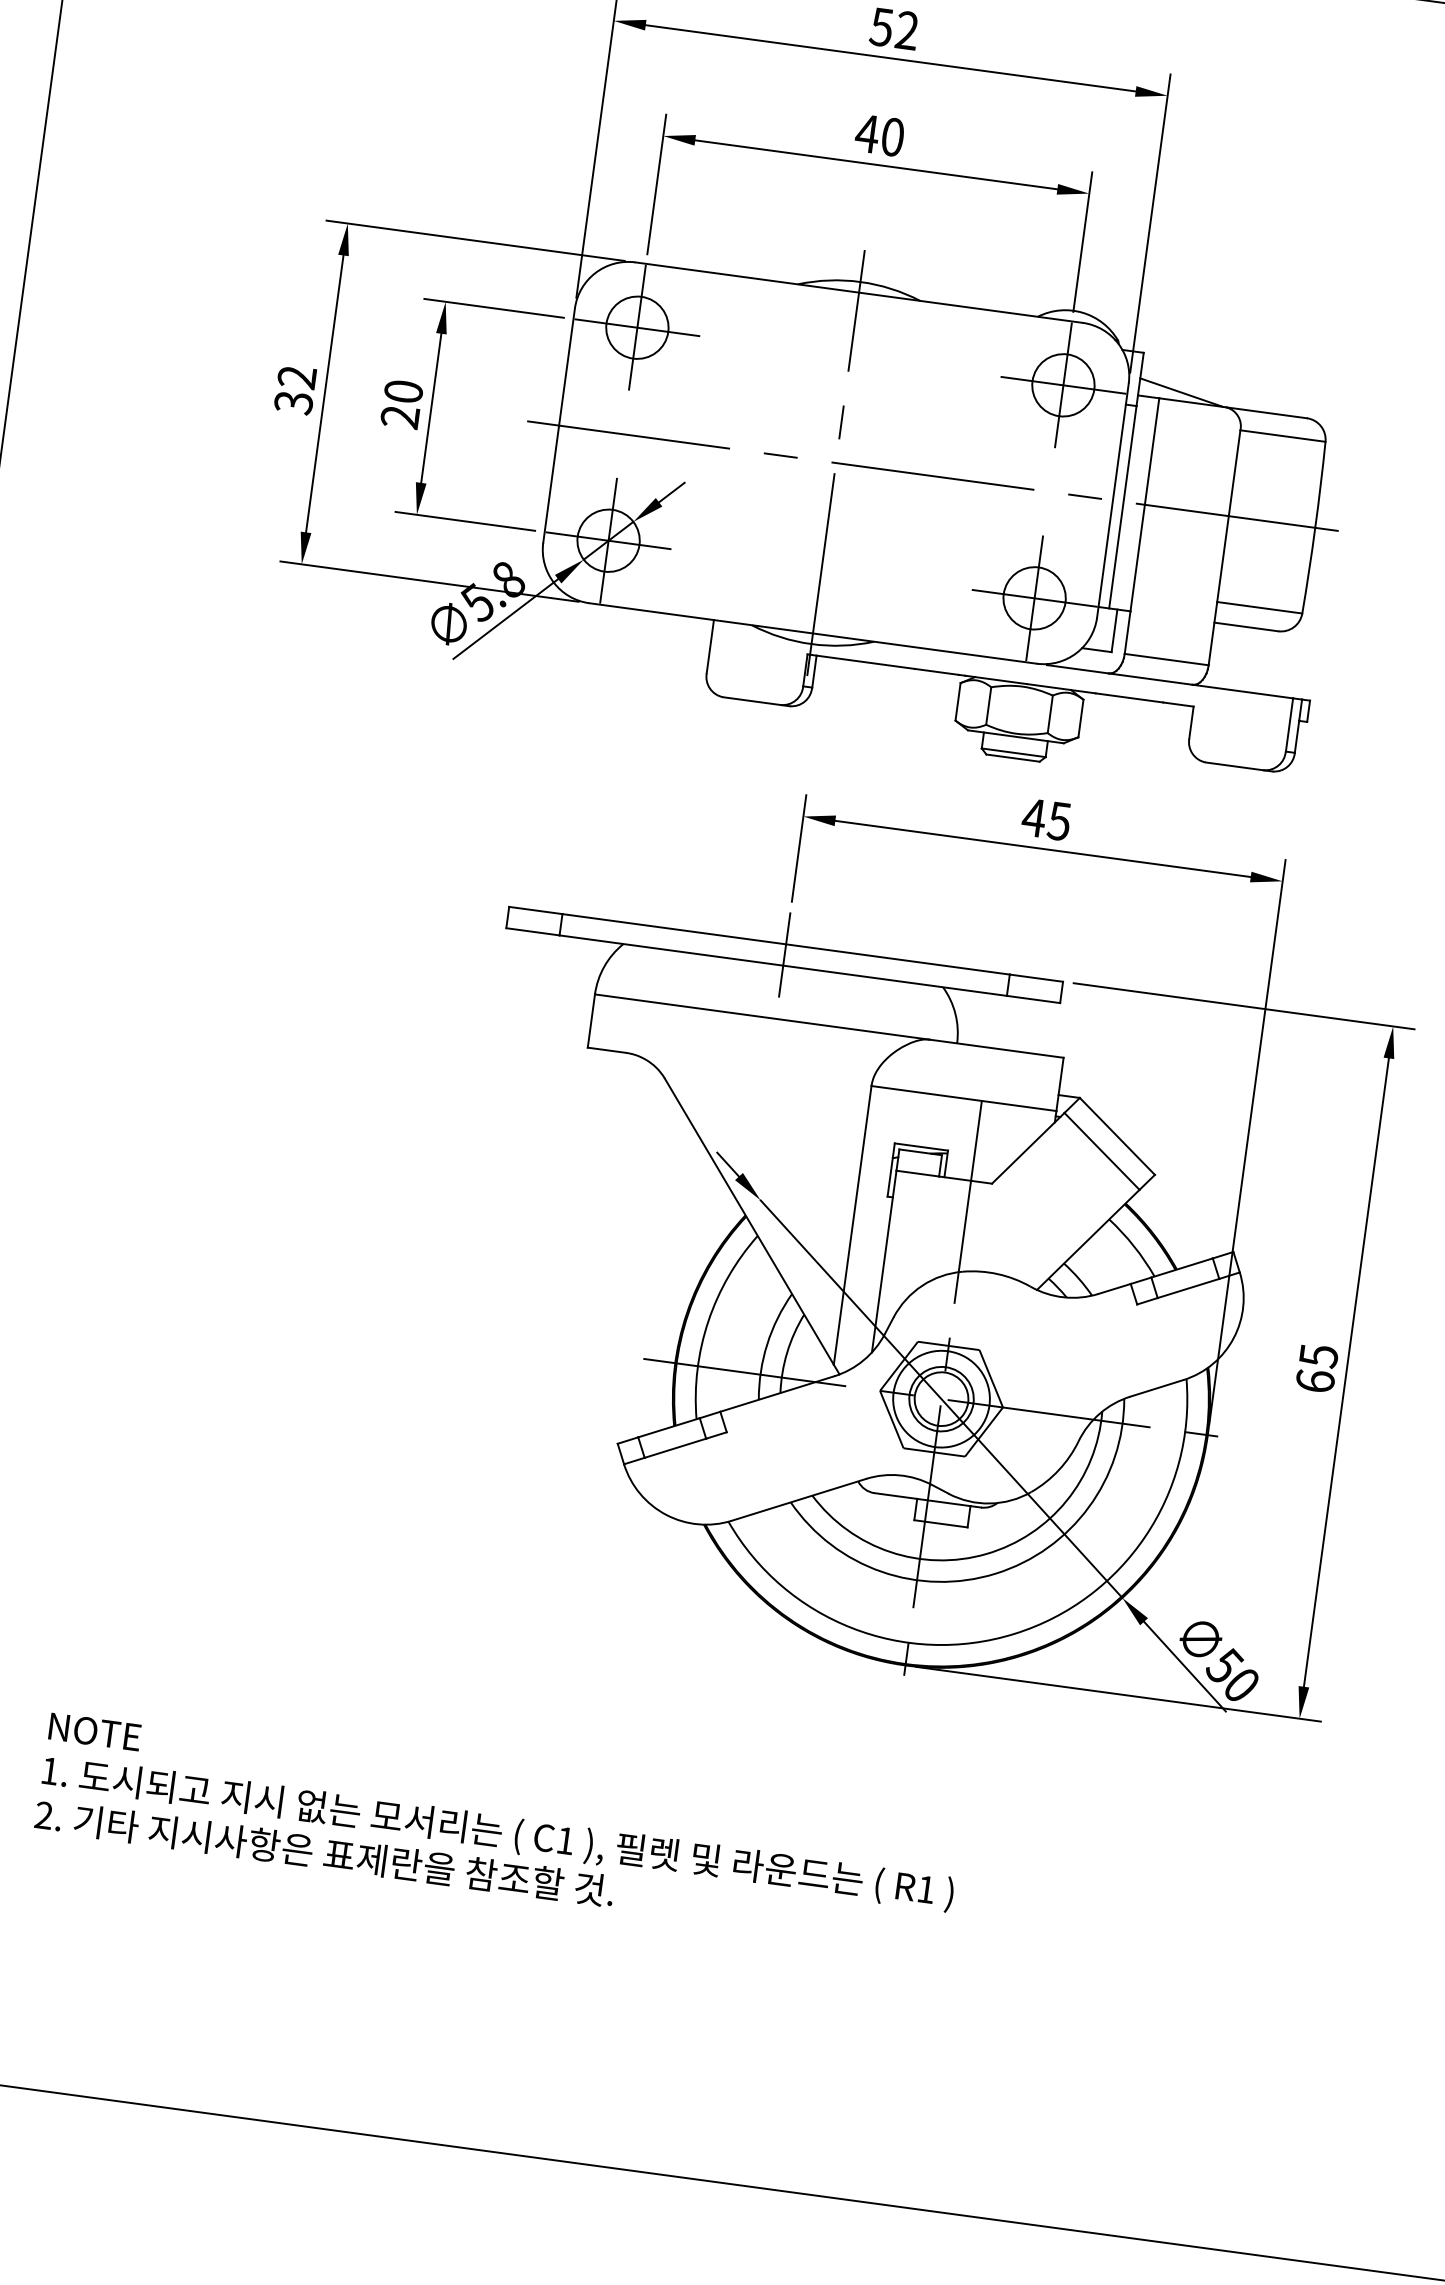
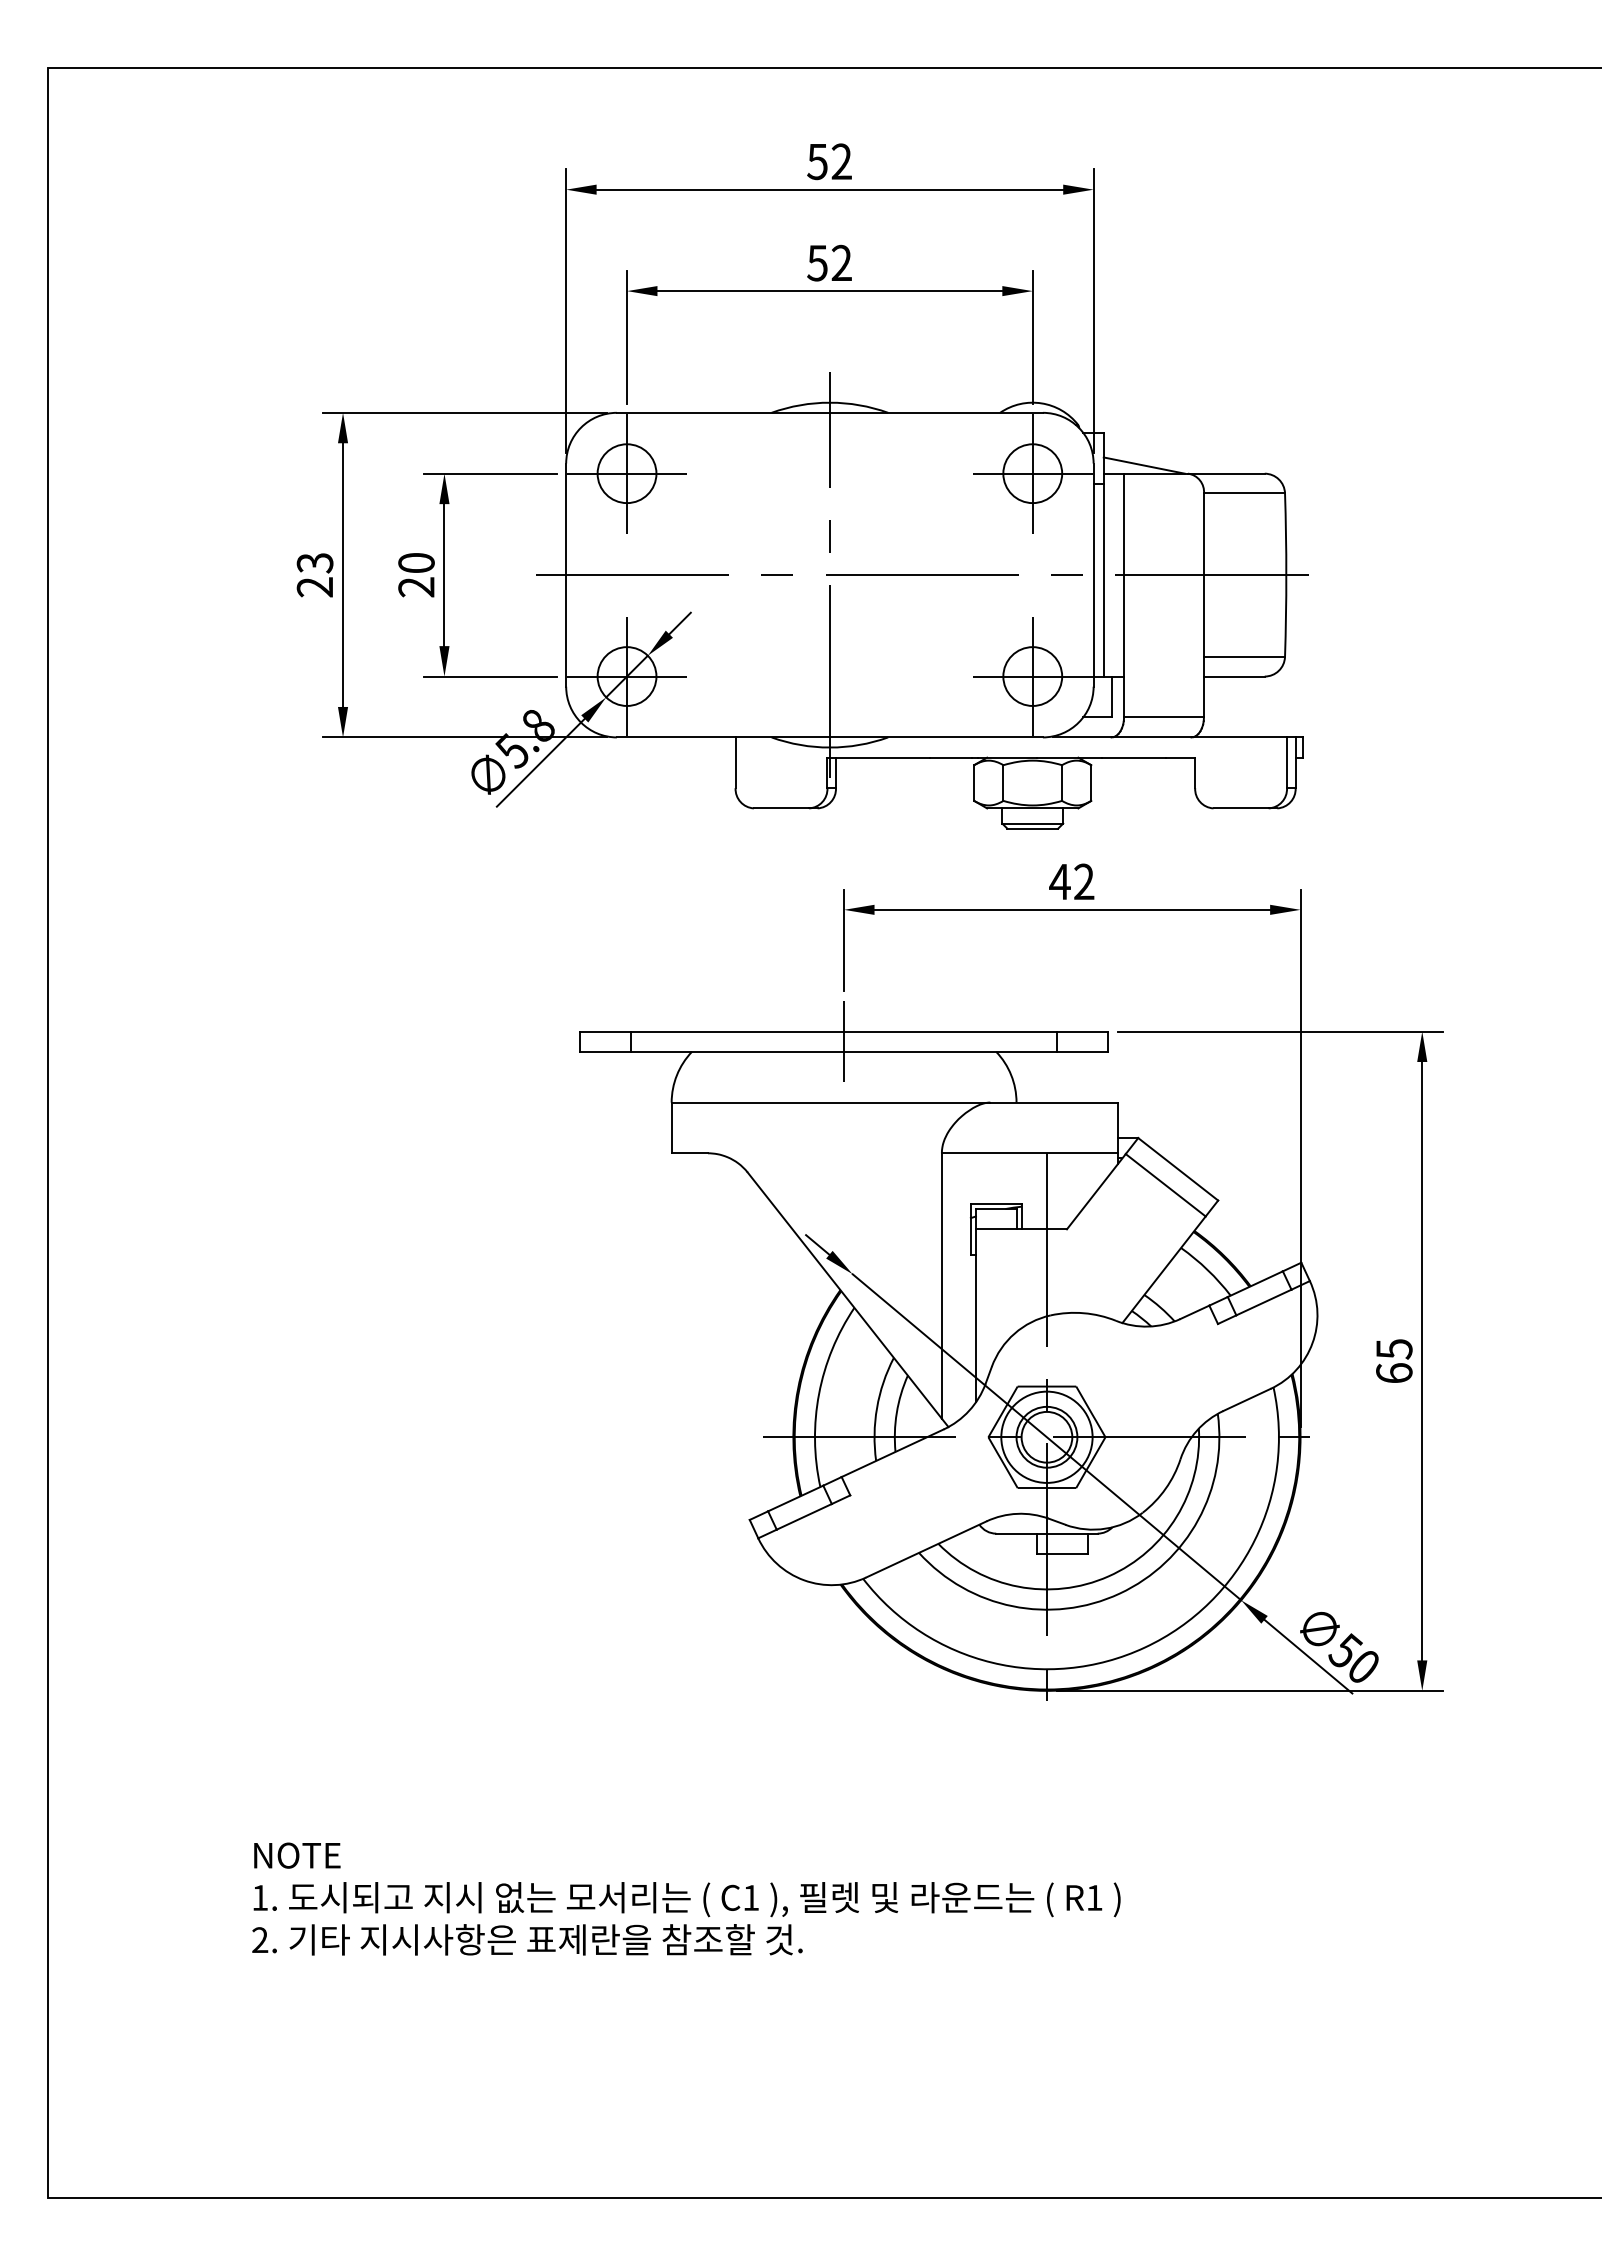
text: (878, 134) -> (828, 262), 40 -> 52
text: (295, 390) -> (315, 575), 32 -> 23
text: (1058, 820) -> (1083, 881), 45 -> 42

